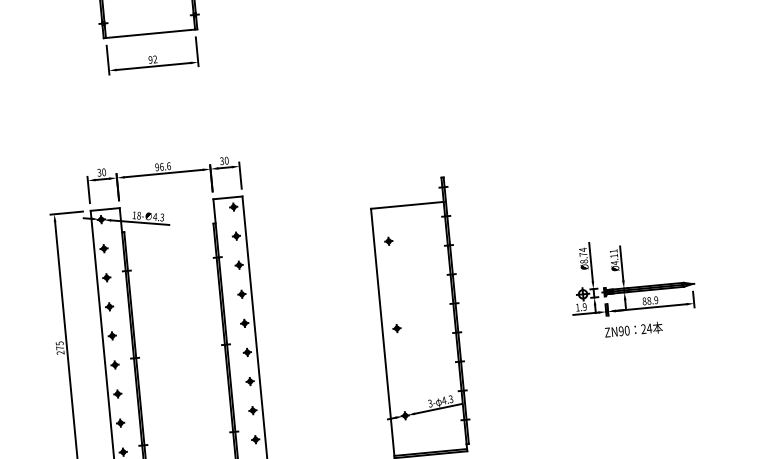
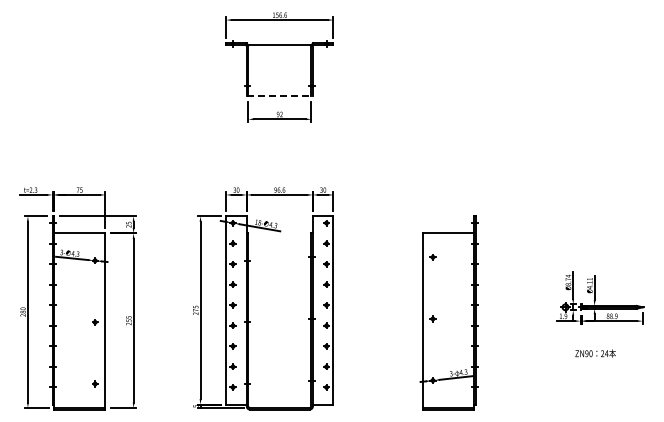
line: (151, 34) -> (280, 96), solid -> dashed
text: (633, 329) -> (595, 353), moved

